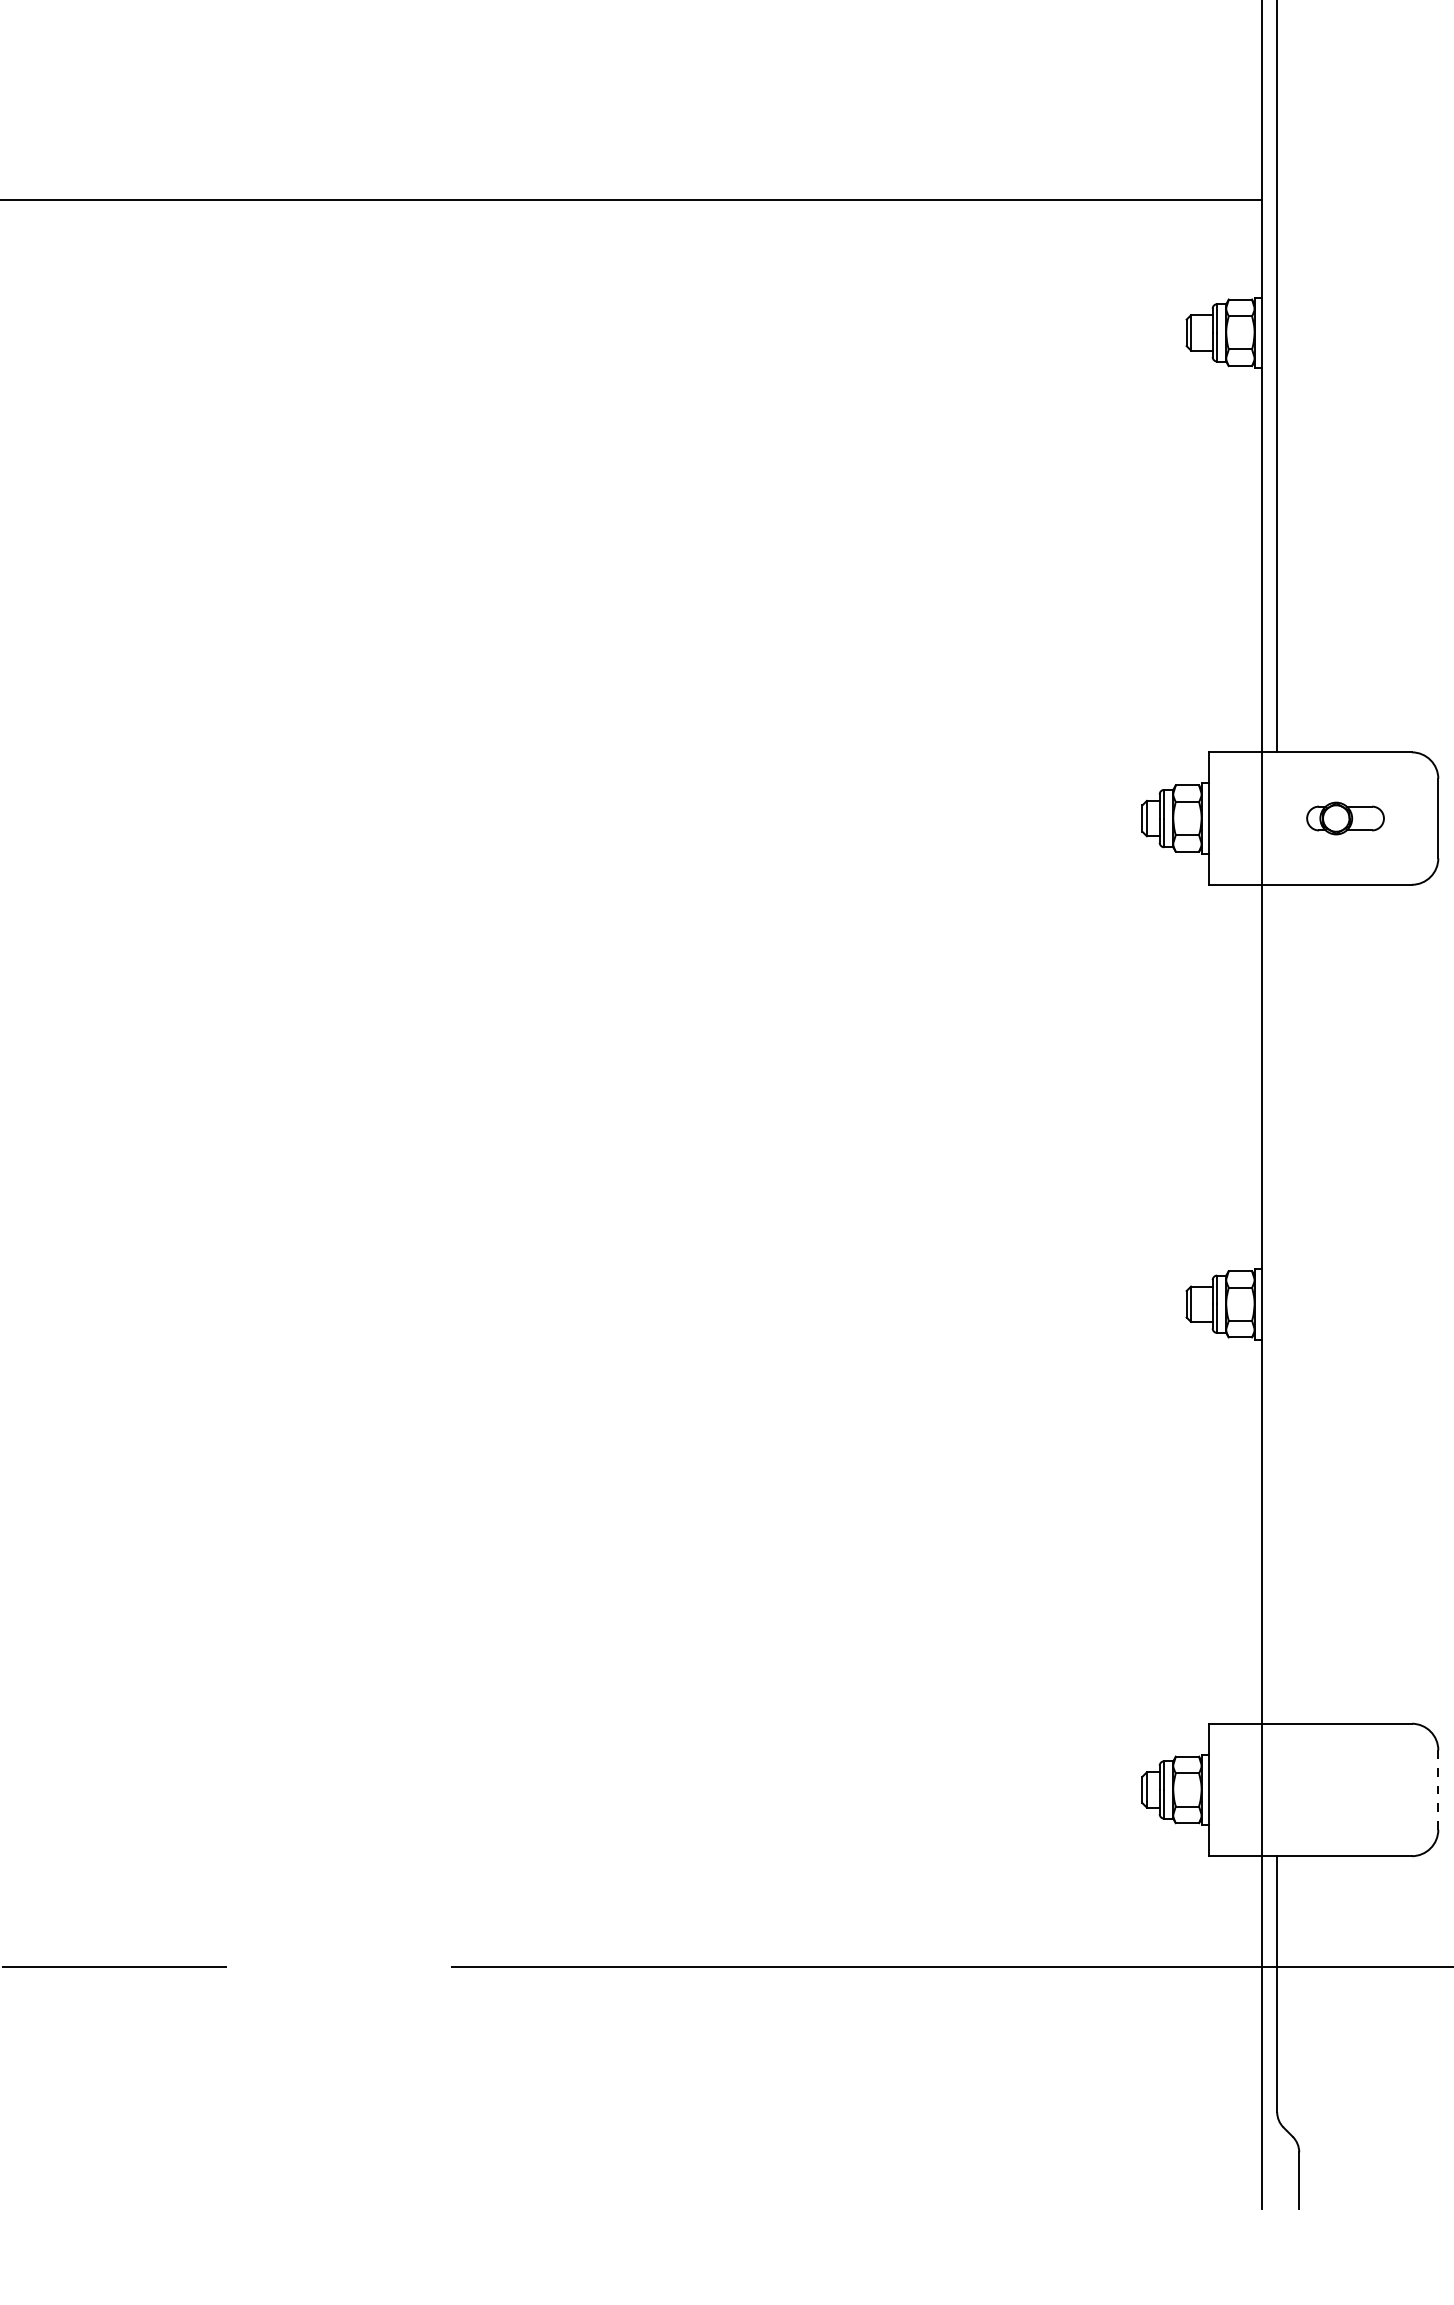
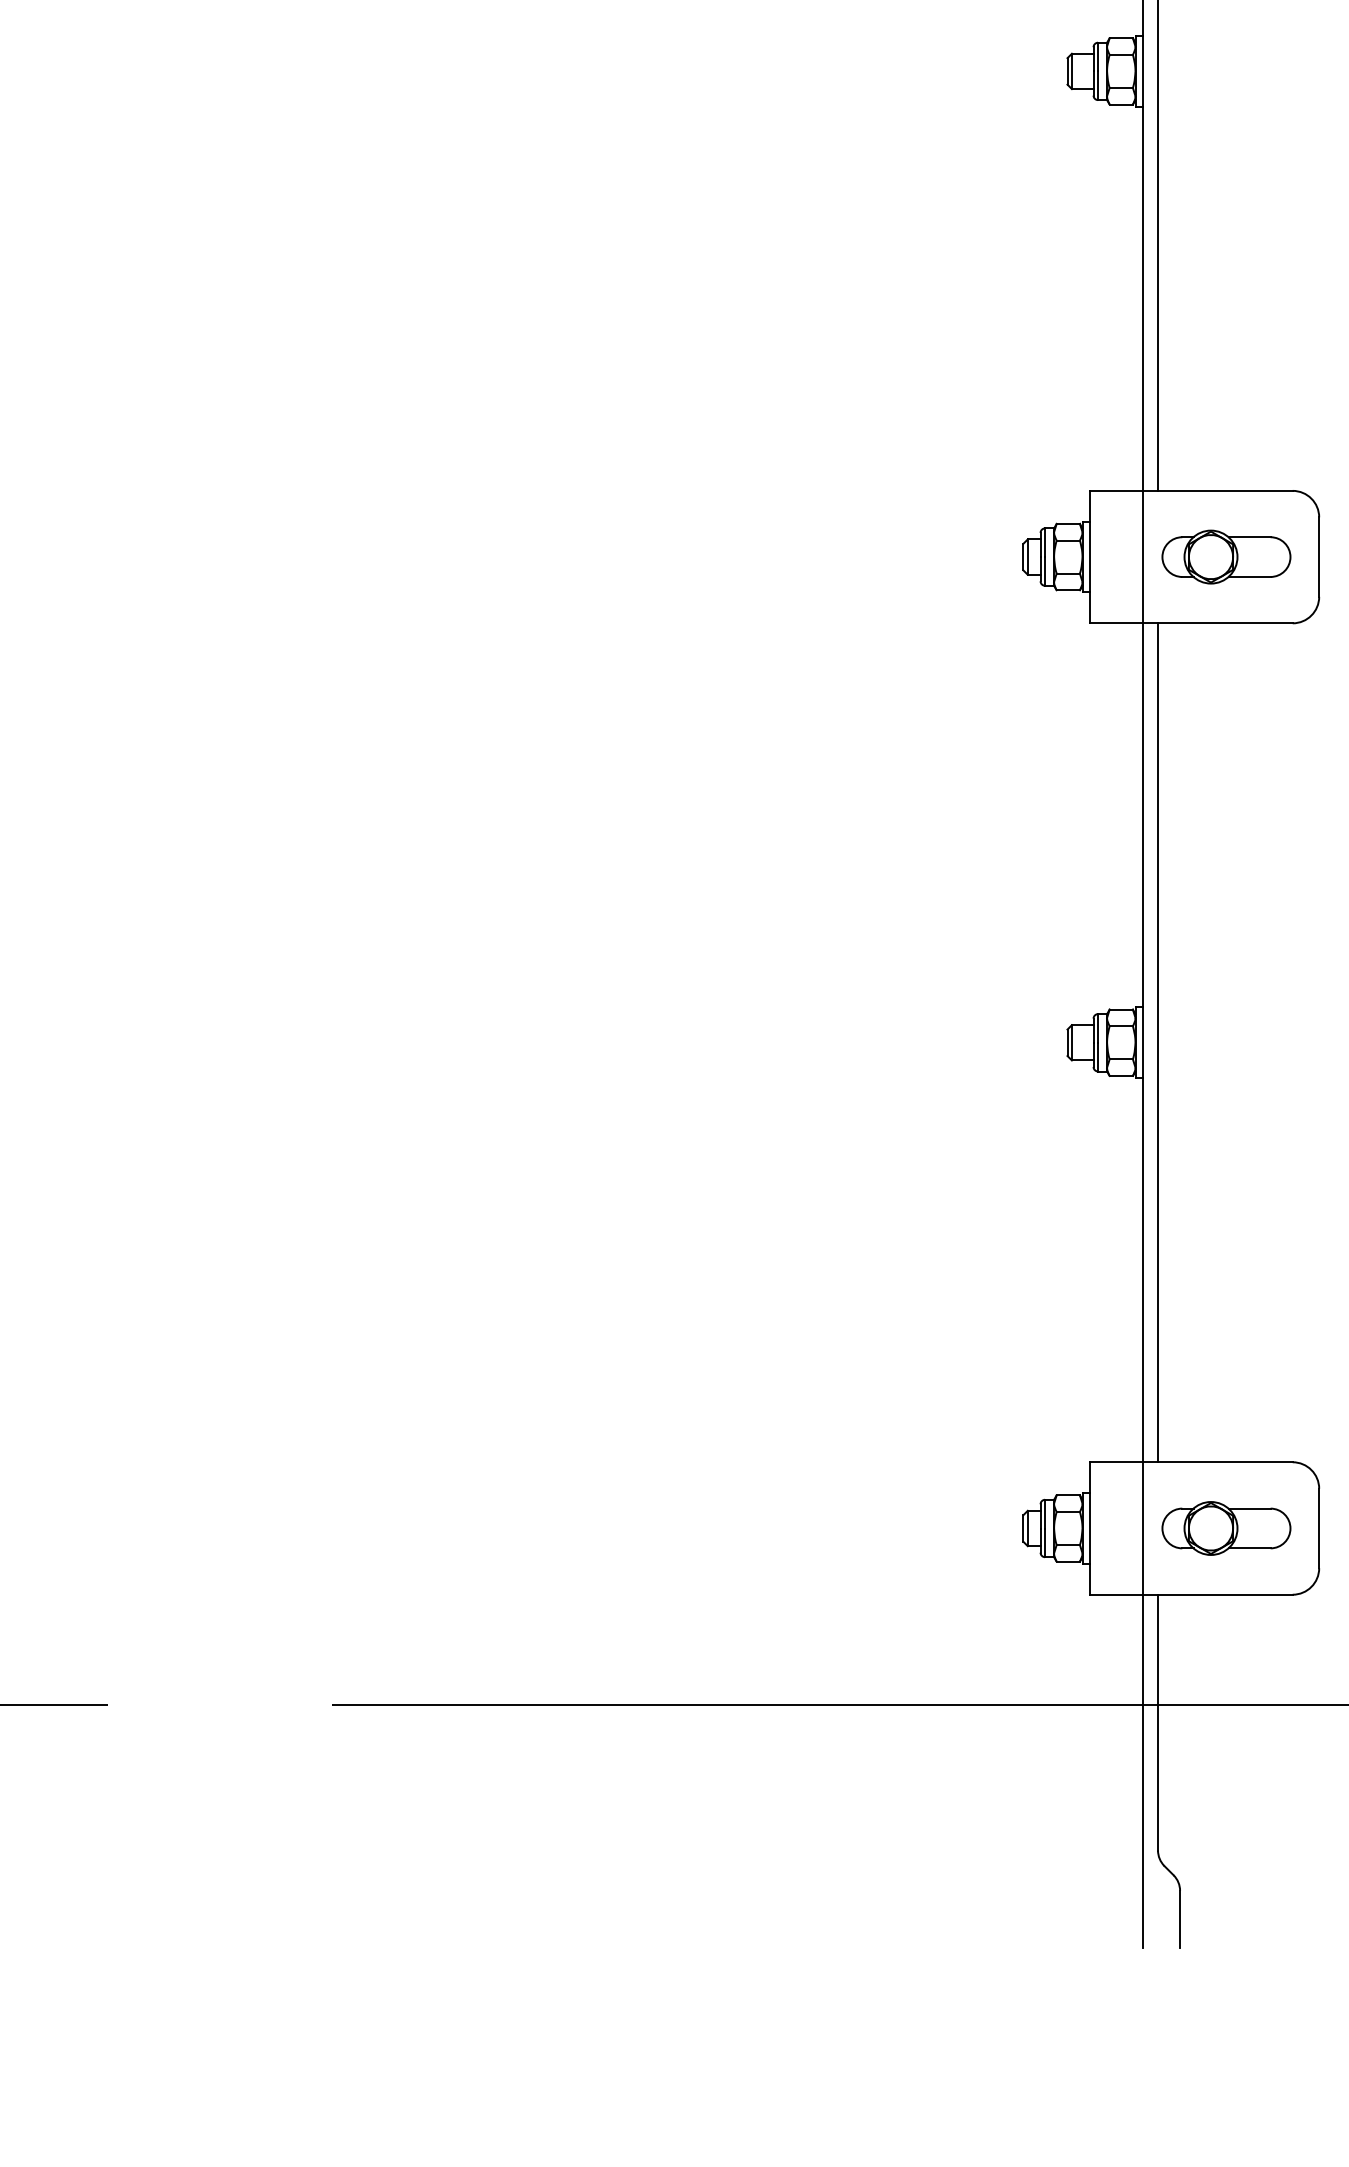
part: (1345, 818) -> (1226, 557), size x1.67
line: (1277, 1303) -> (1158, 1042), added
part: (1345, 1789) -> (1226, 1528), added
line: (1438, 1789) -> (1319, 1528), dashed -> solid

